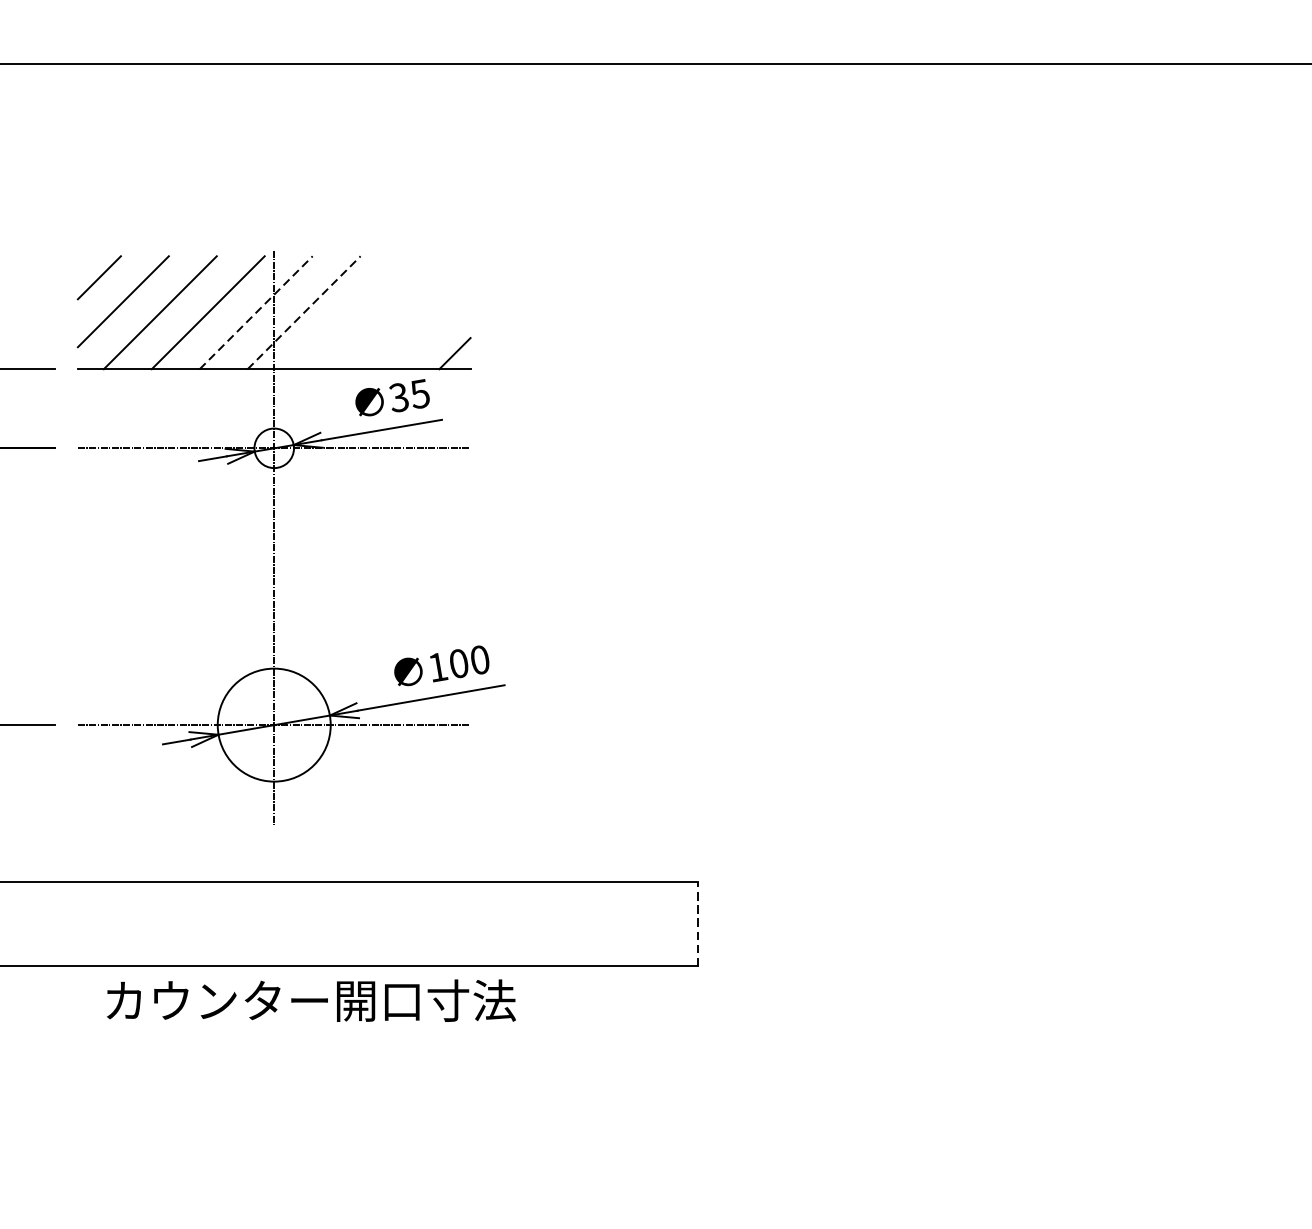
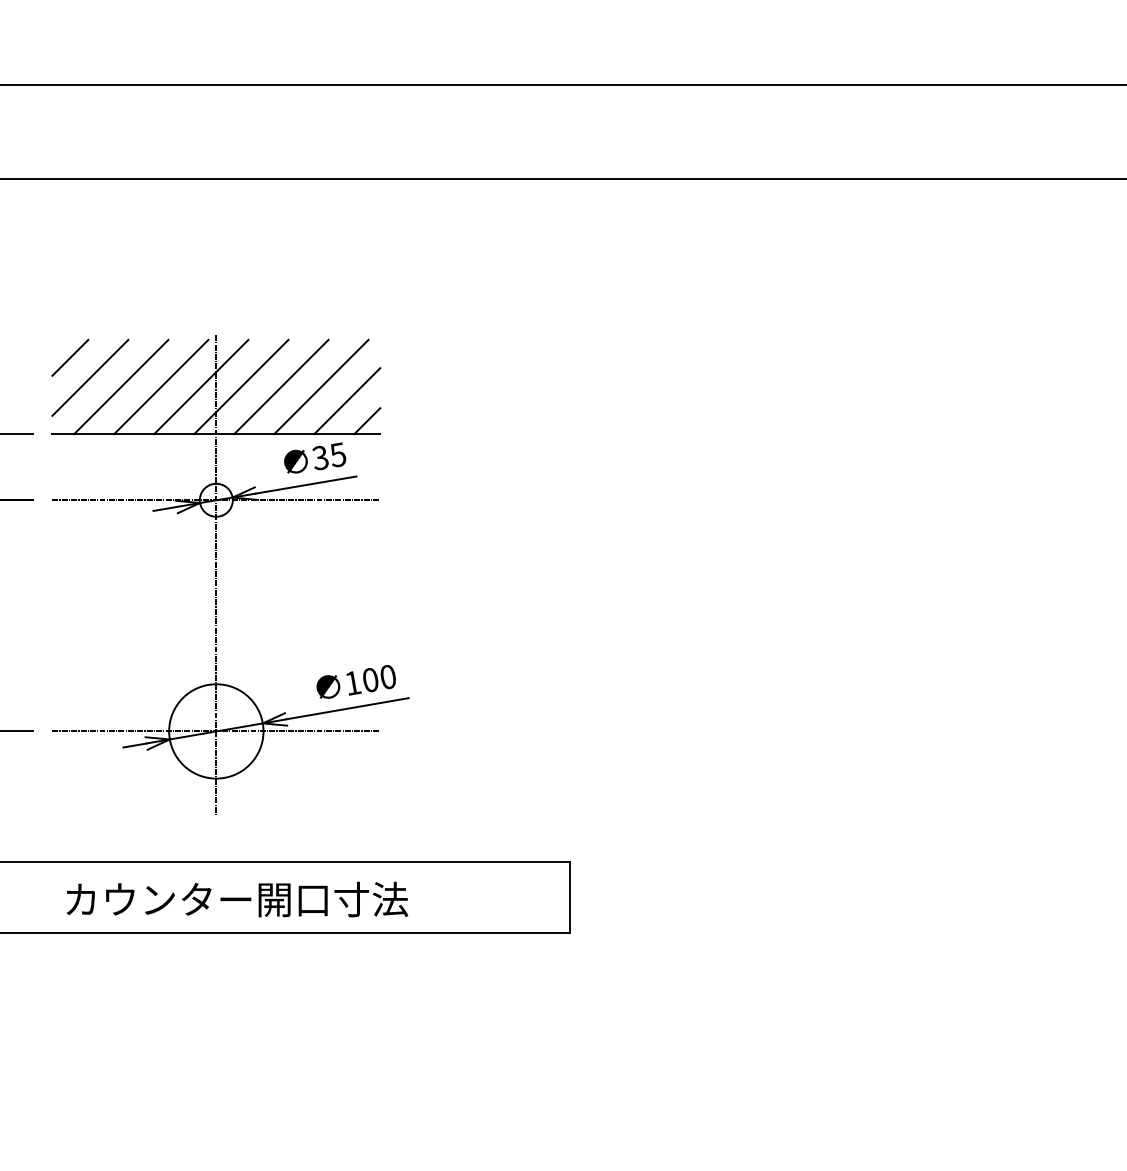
line: (352, 312) -> (281, 386), added
line: (400, 312) -> (321, 386), added
line: (256, 313) -> (201, 387), dashed -> solid
line: (304, 313) -> (241, 387), dashed -> solid
line: (431, 330) -> (347, 401), added
line: (698, 923) -> (570, 897), dashed -> solid
text: (311, 1000) -> (237, 899), moved

